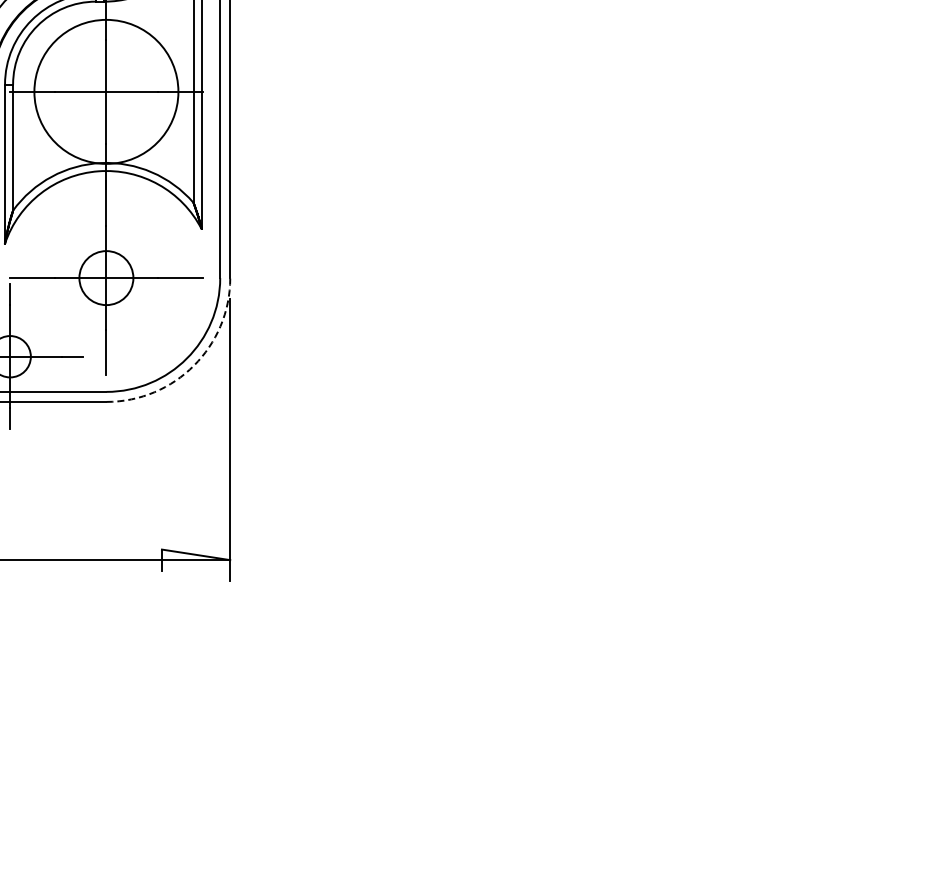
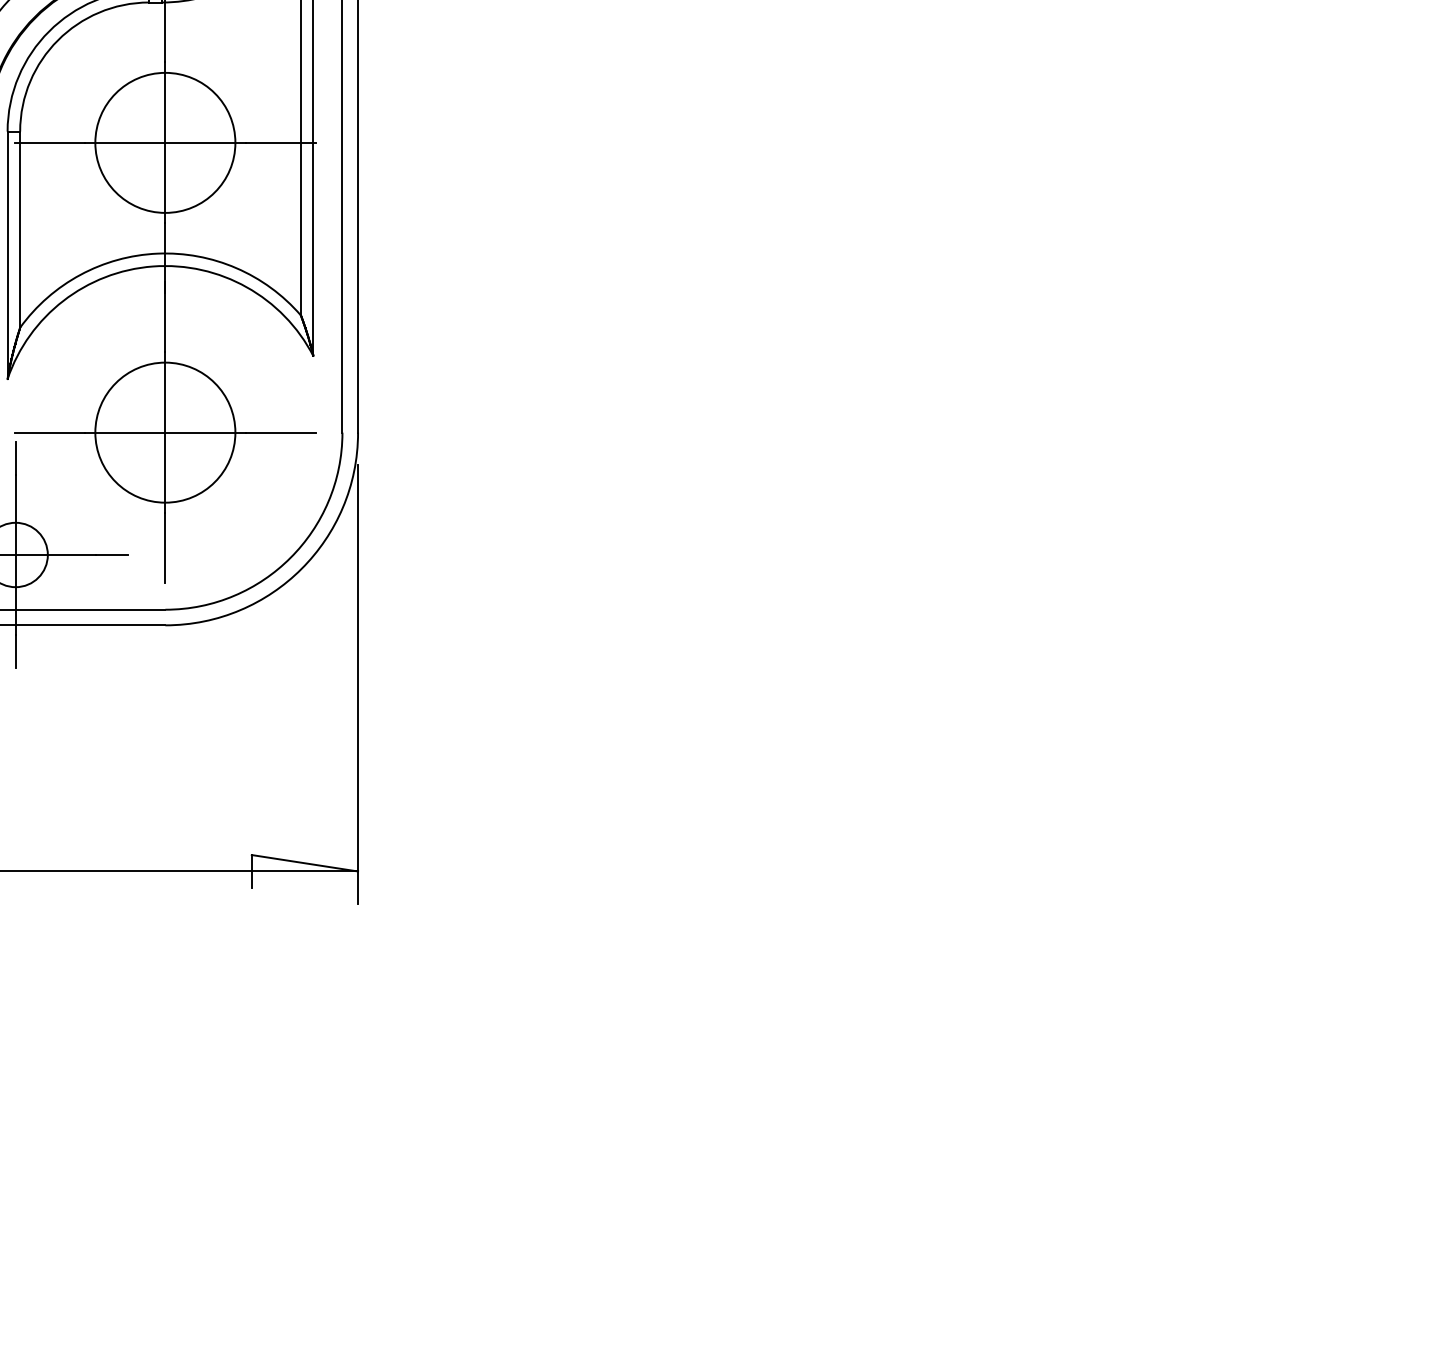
circle: (106, 91) -> (165, 142), size x0.62
circle: (106, 278) -> (165, 433), size x1.67
arc: (193, 365) -> (300, 568), dashed -> solid

